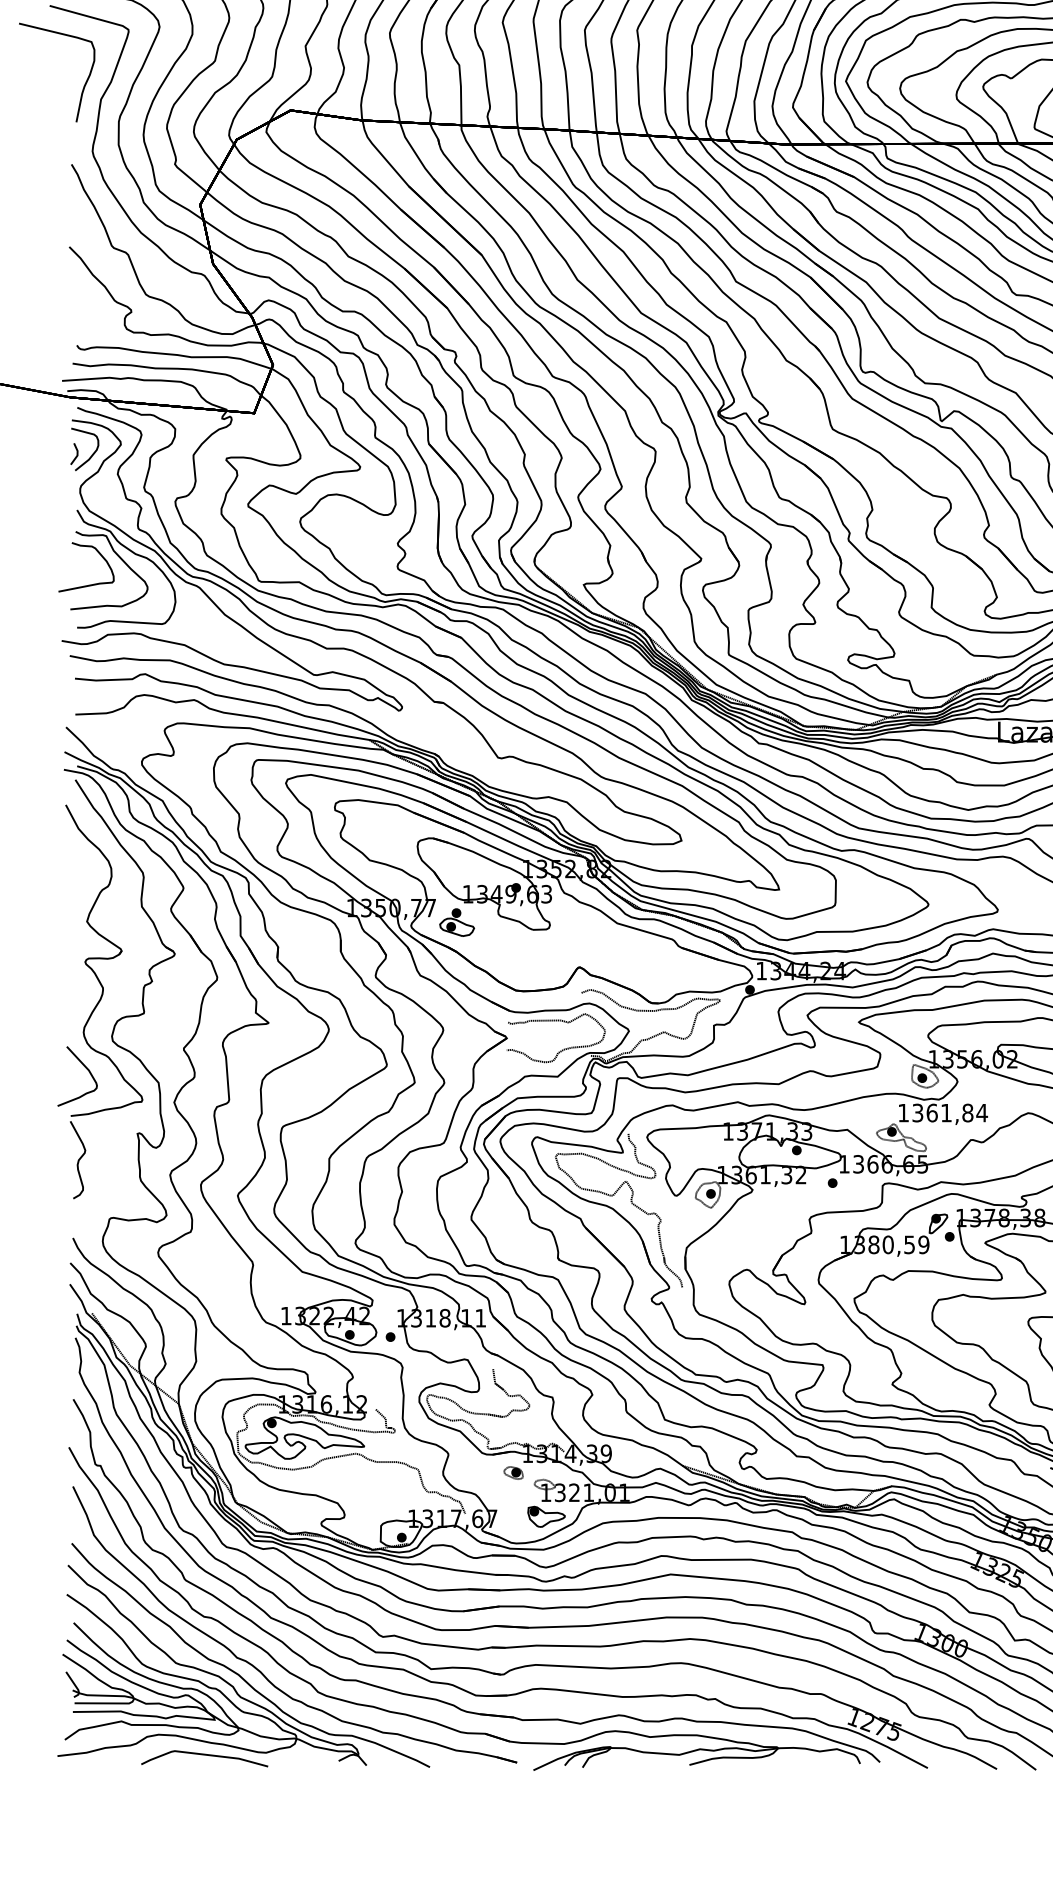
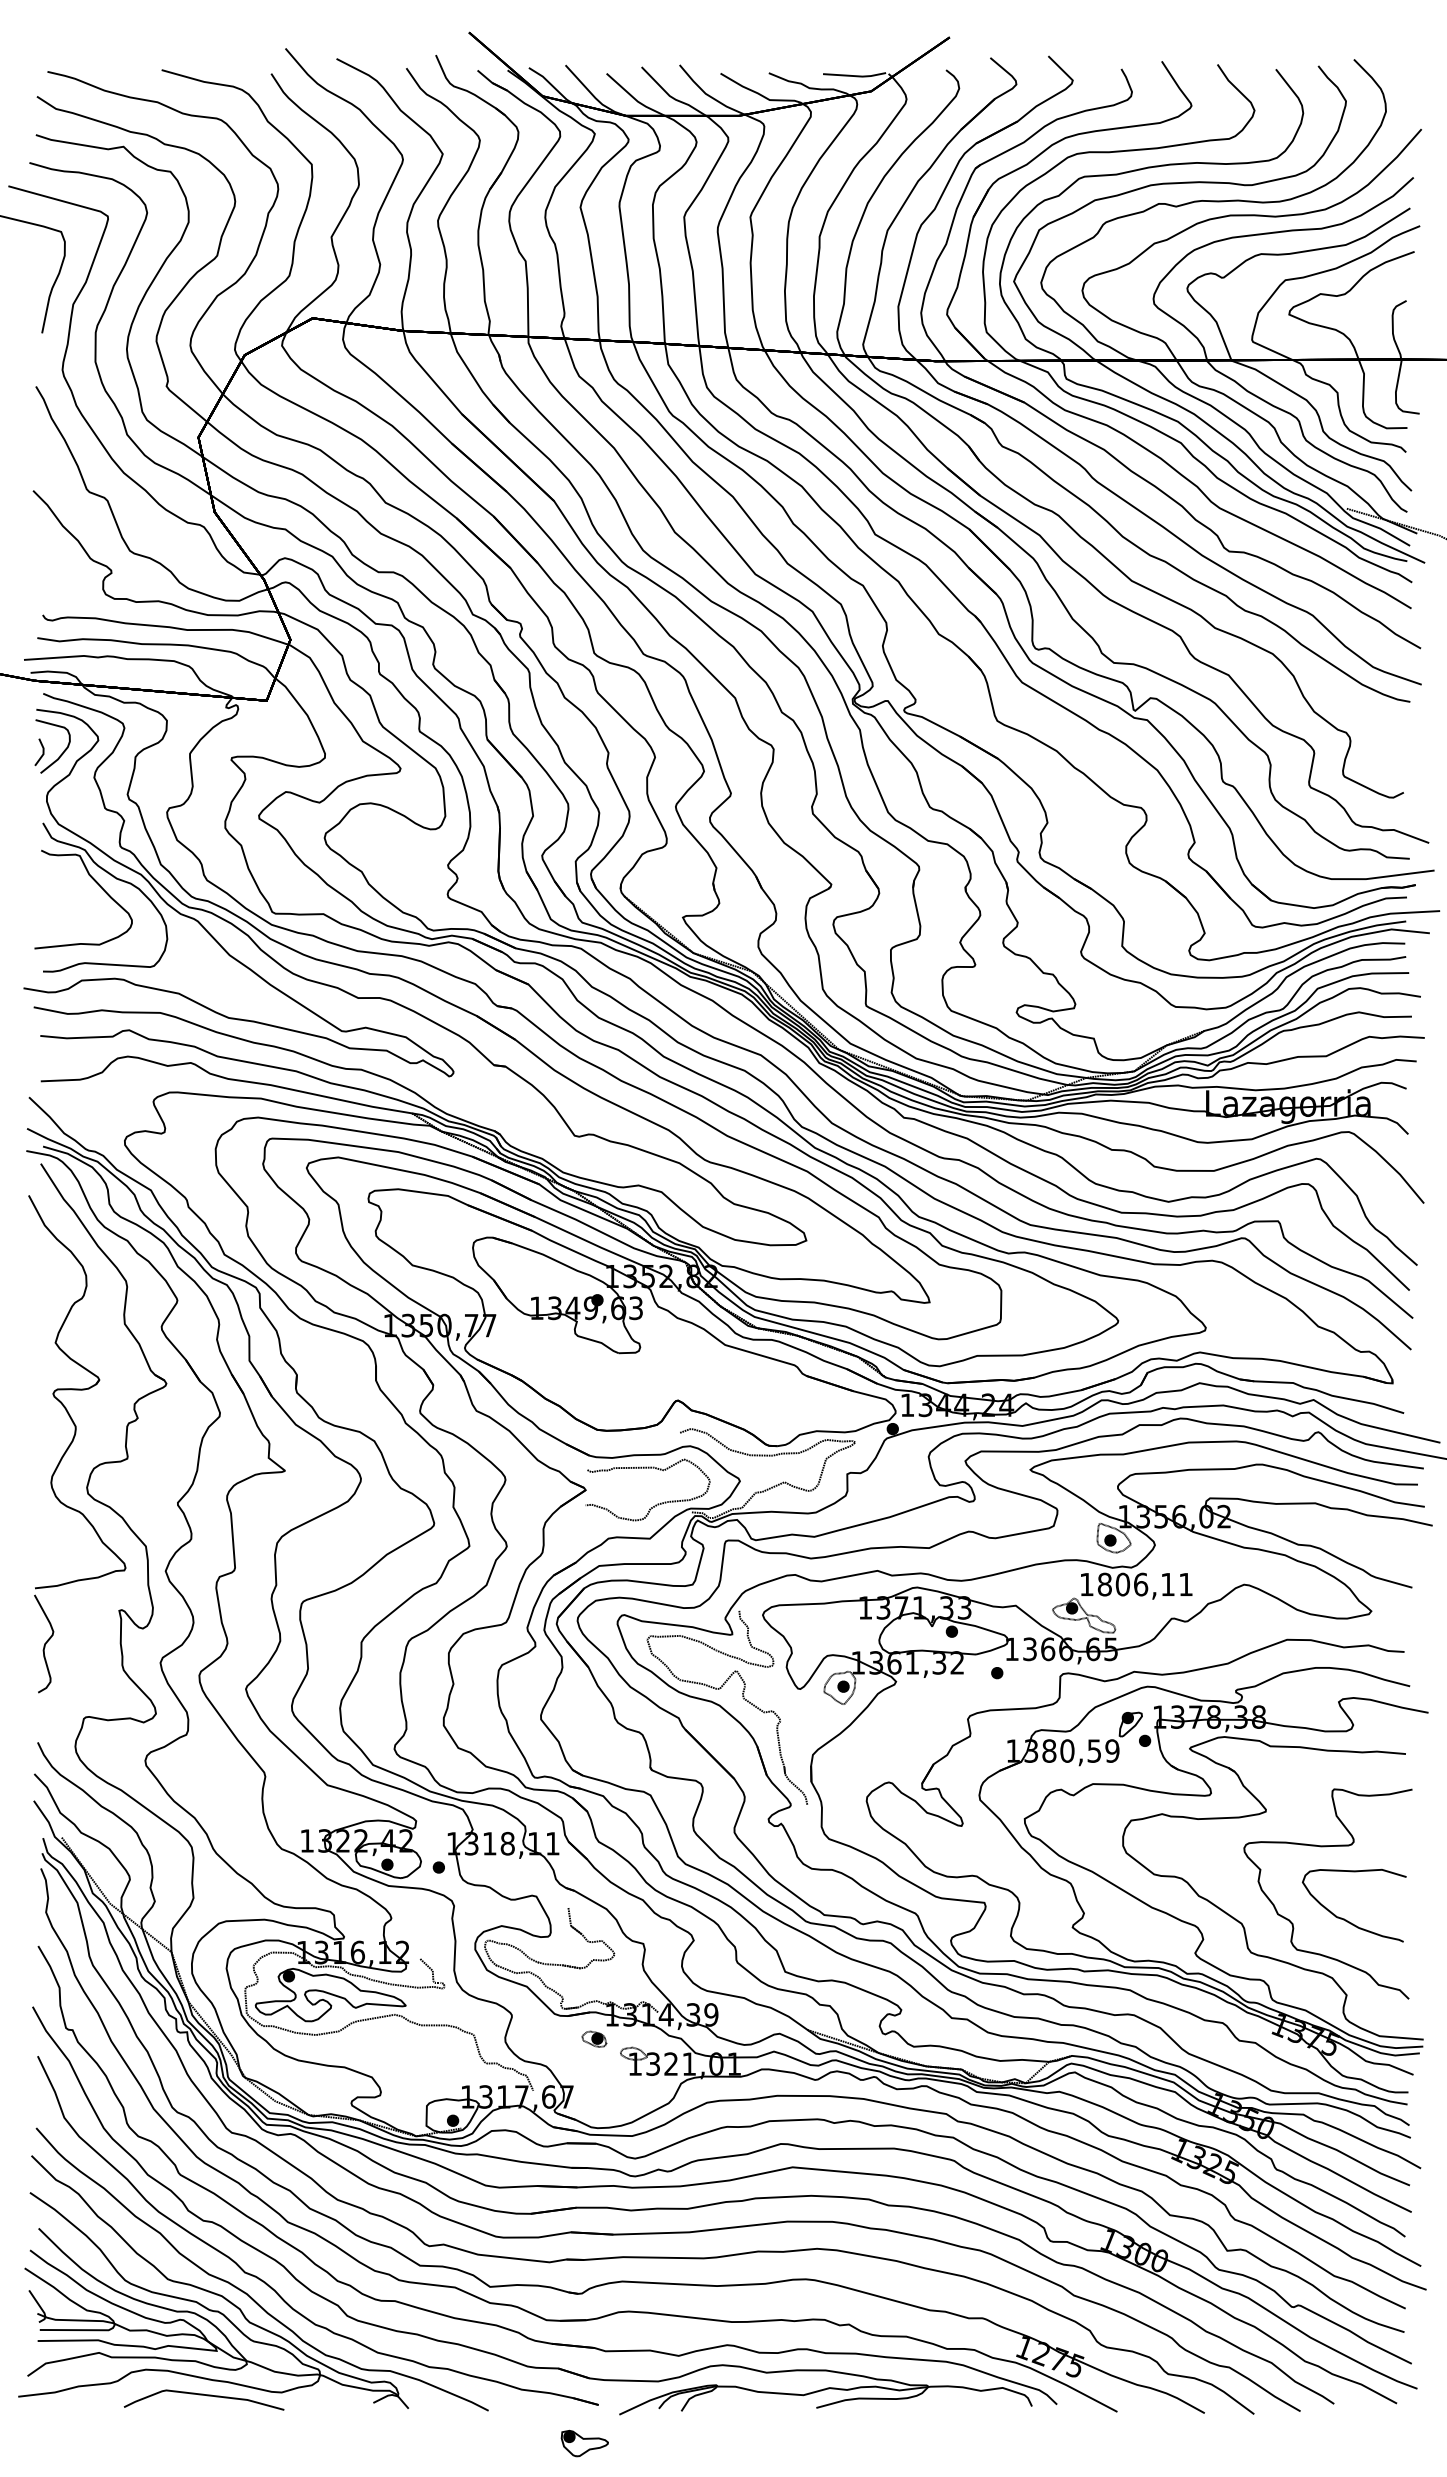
curve: (98, 553) -> (70, 878), removed
part: (456, 922) -> (522, 1343), removed
curve: (85, 1067) -> (53, 1527), removed
text: (950, 1112) -> (1145, 1584), 1361,84 -> 1806,11
part: (546, 1516) -> (584, 2443), moved

